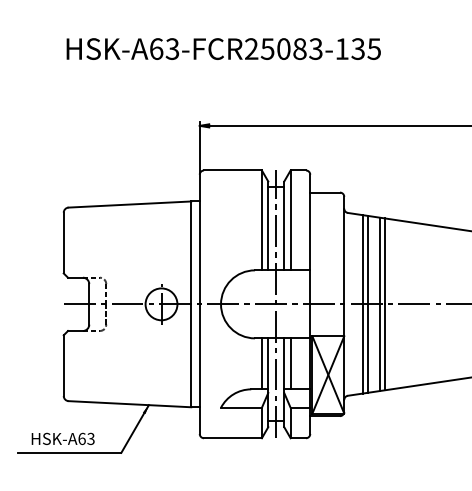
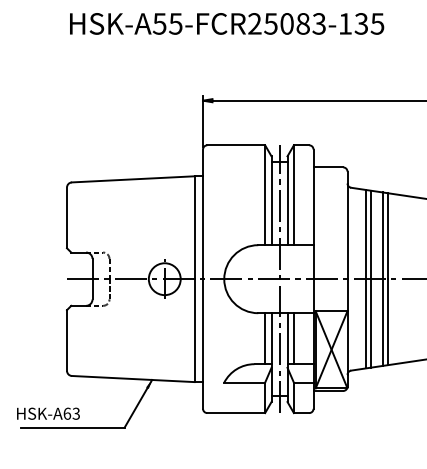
text: (164, 48) -> (167, 23), HSK-A63-FCR25083-135 -> HSK-A55-FCR25083-135
text: (62, 438) -> (47, 413), moved

